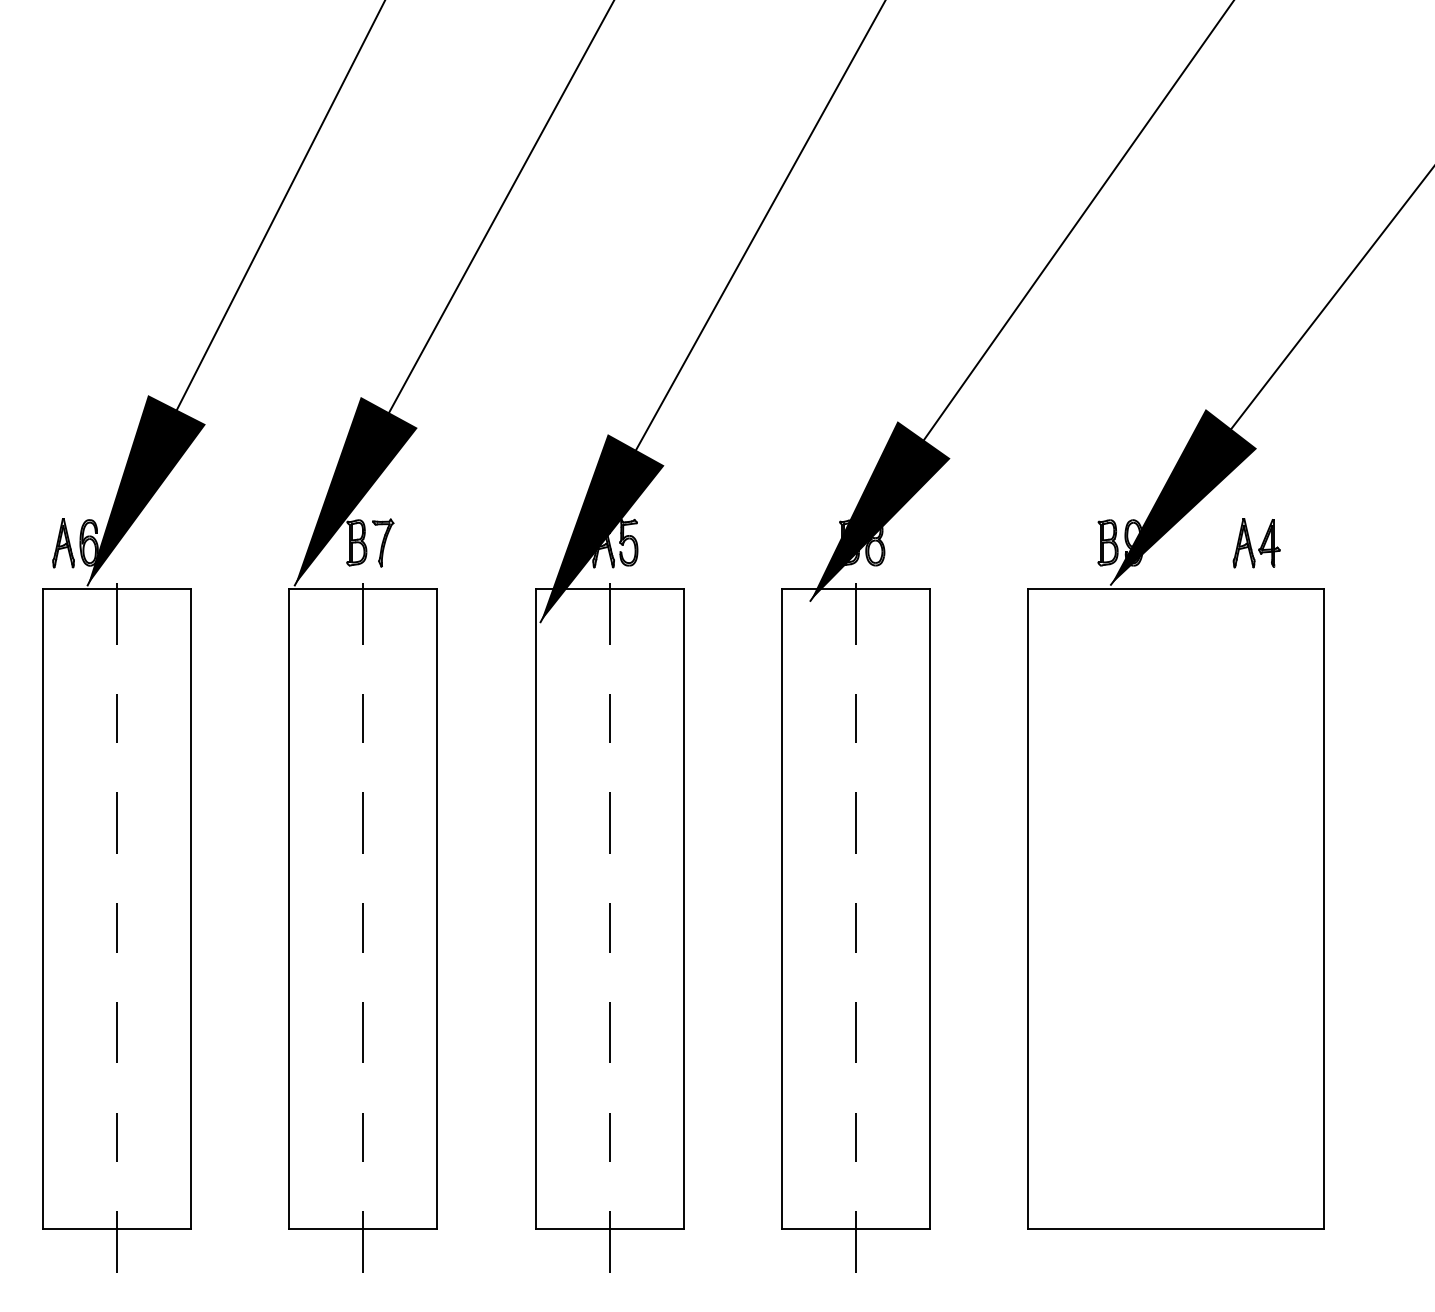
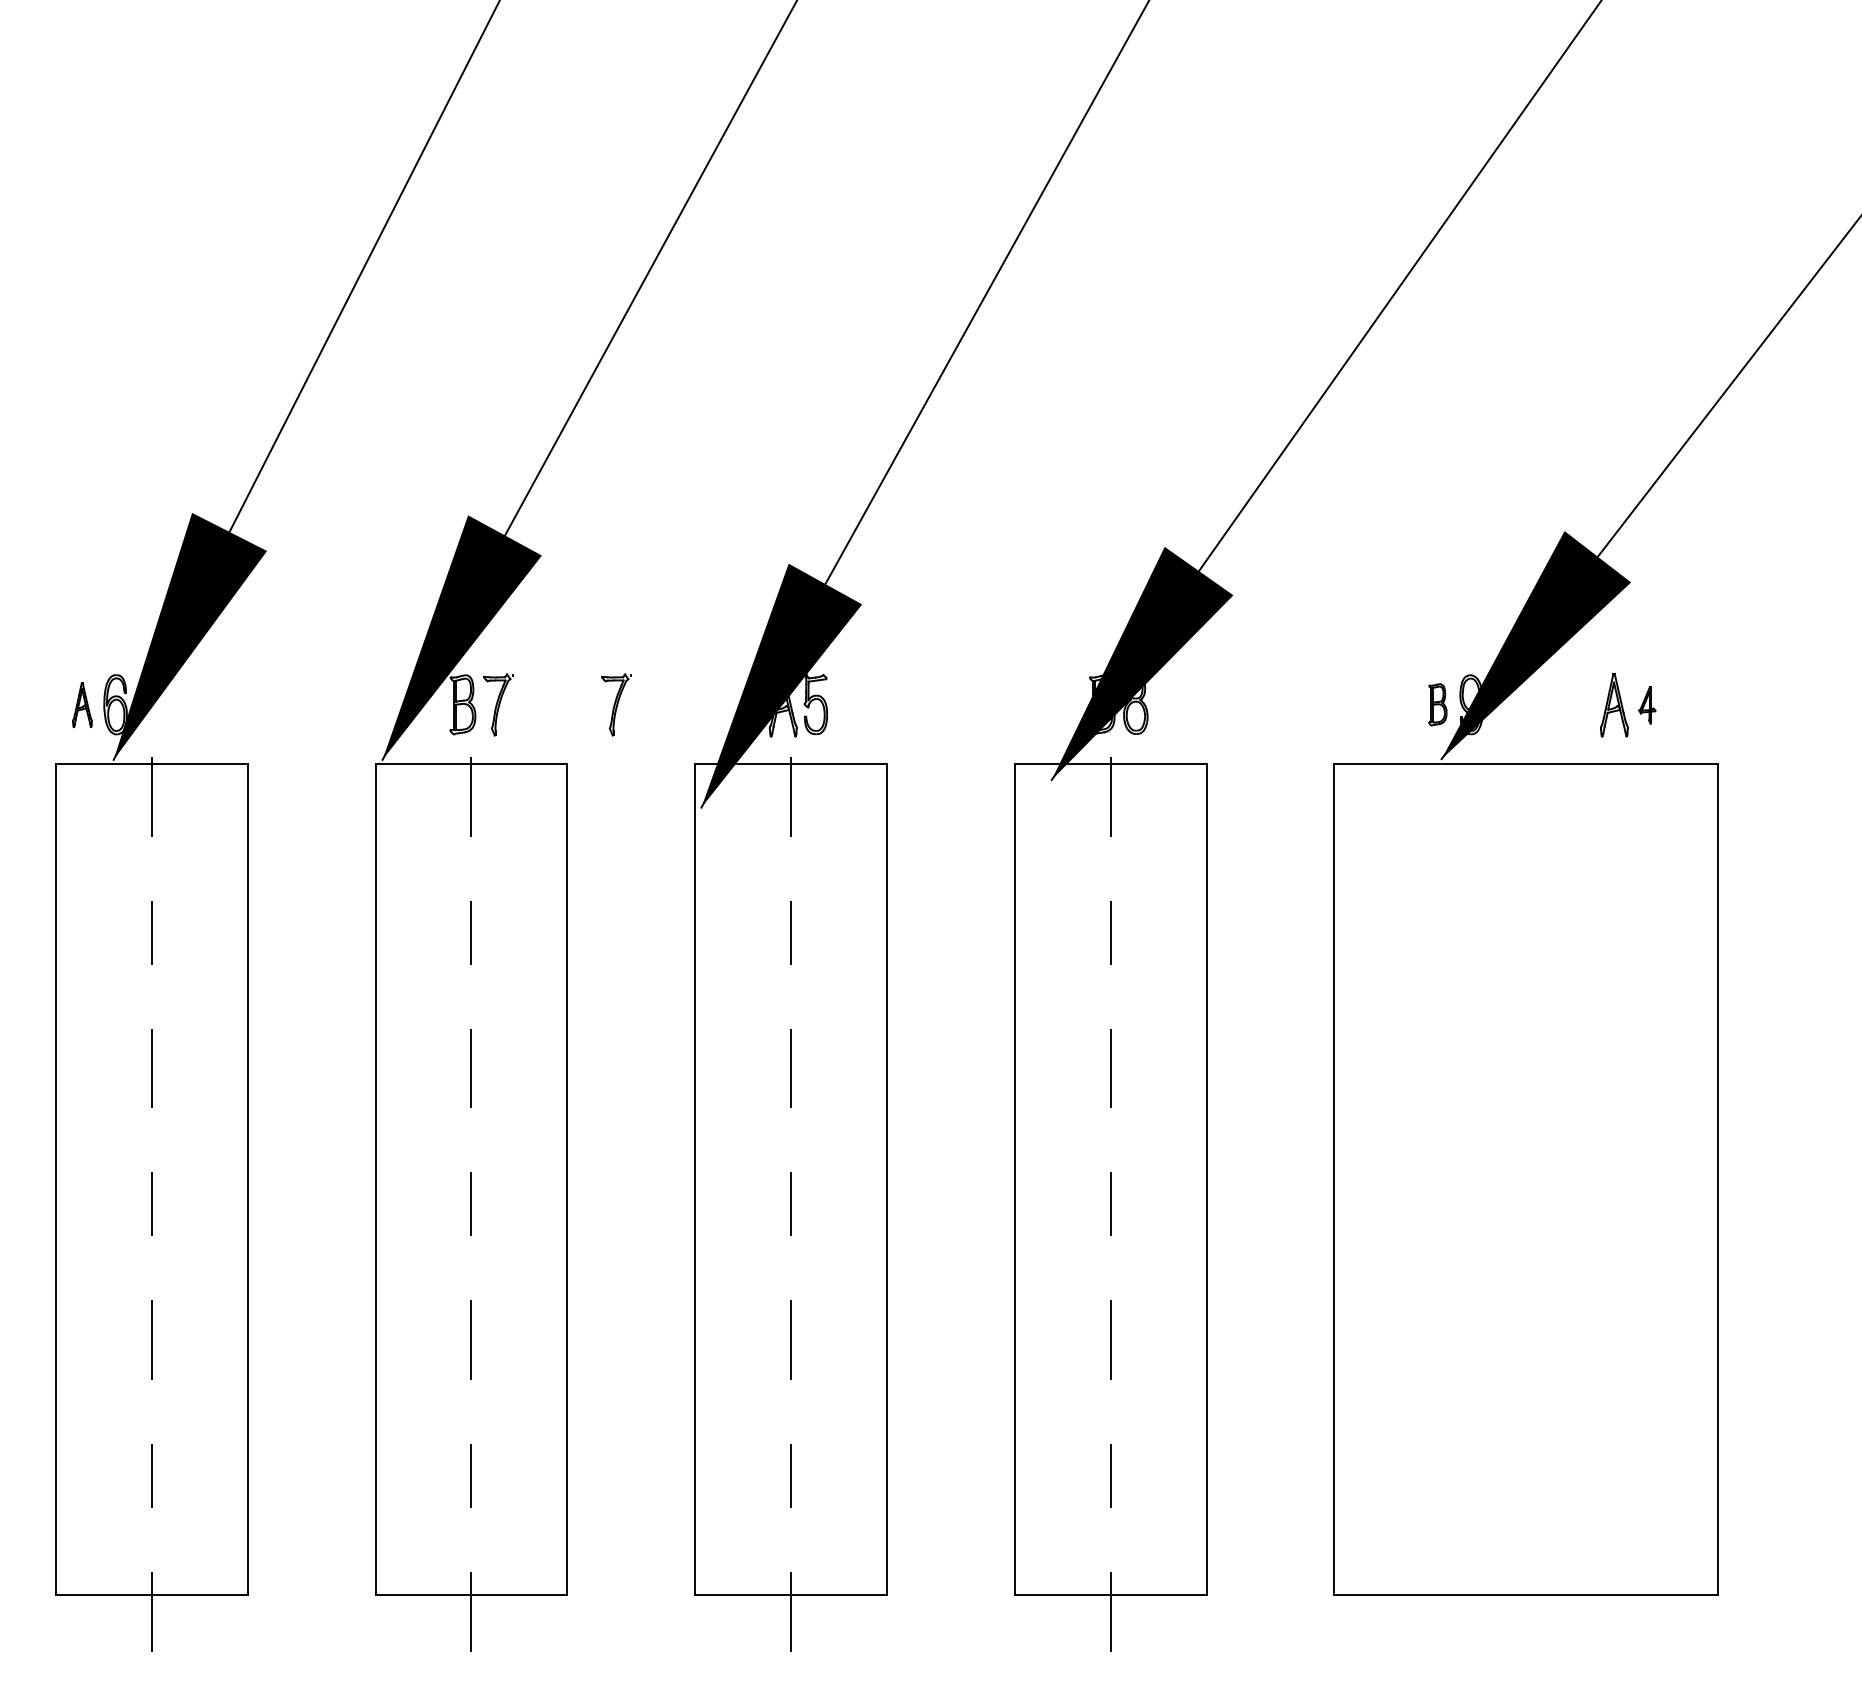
part: (63, 542) -> (82, 704), size x0.7
part: (475, 542) -> (616, 704), added
part: (1107, 542) -> (1437, 704), size x0.7
part: (1269, 543) -> (1647, 705), size x0.6

